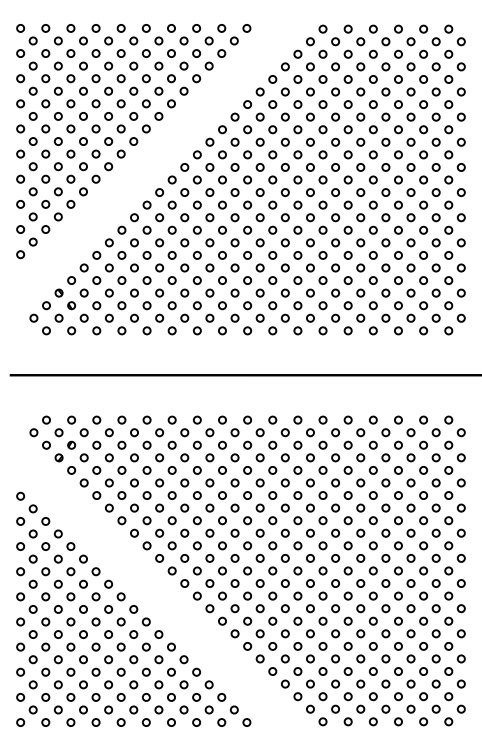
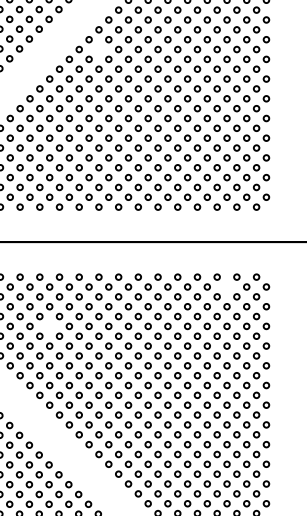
circle: (247, 129) -> (98, 49), removed
circle: (410, 432) -> (226, 286), removed
circle: (184, 482) -> (49, 326), removed

